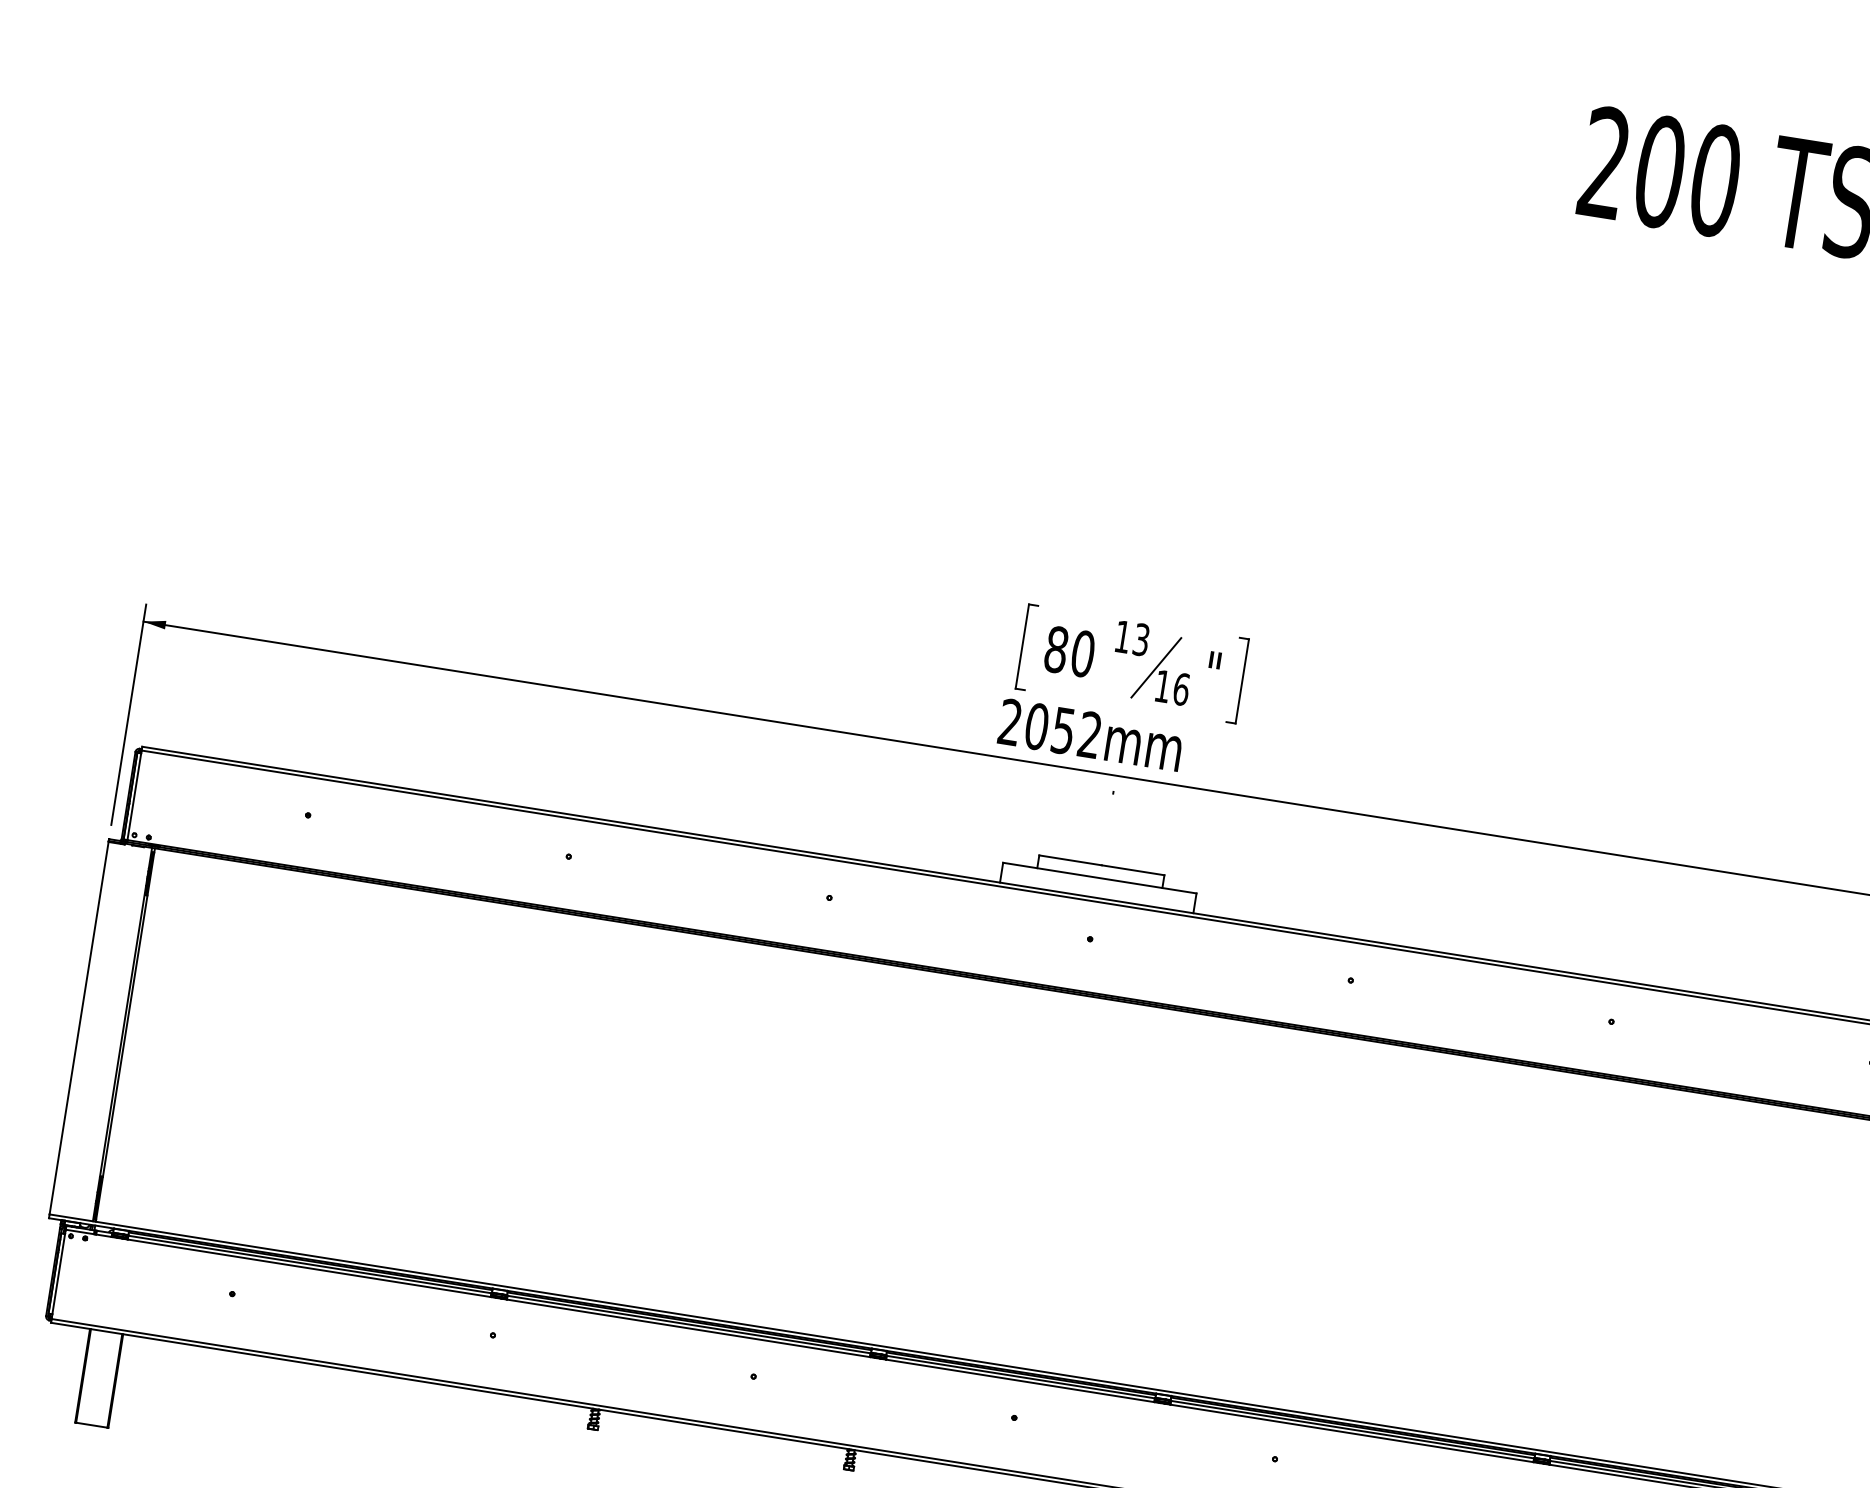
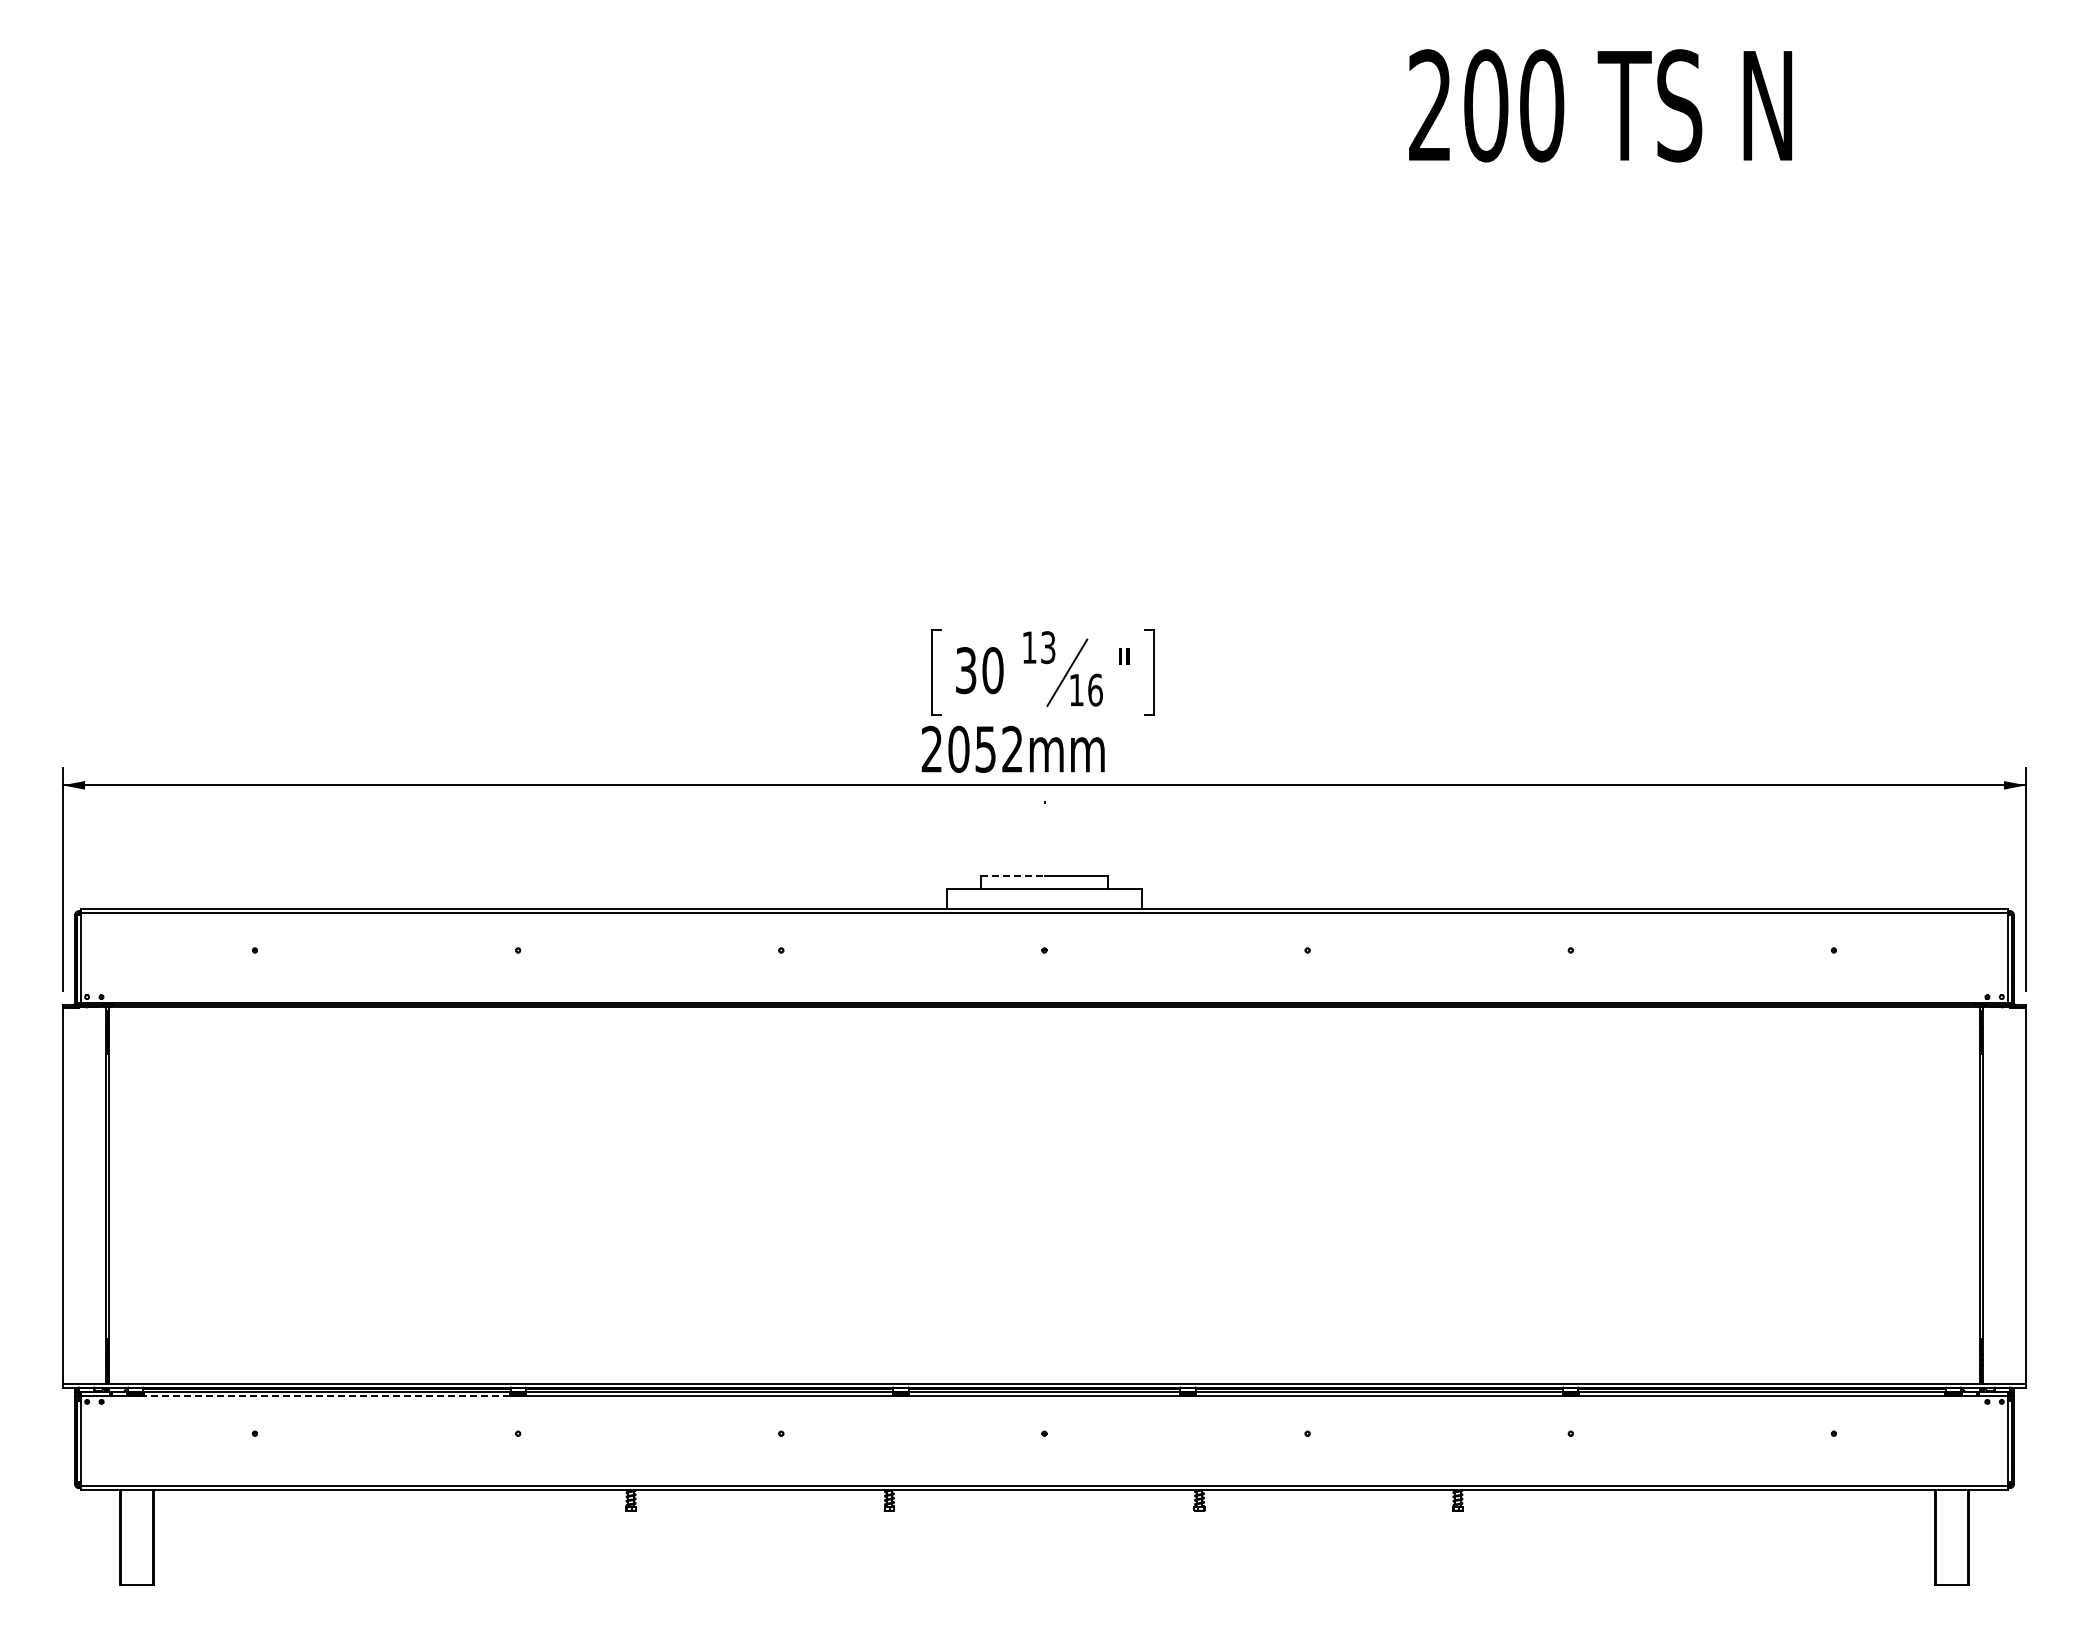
text: (1055, 649) -> (965, 670), 80 -> 30
line: (1070, 859) -> (1012, 875), solid -> dashed
line: (308, 1268) -> (326, 1396), solid -> dashed

